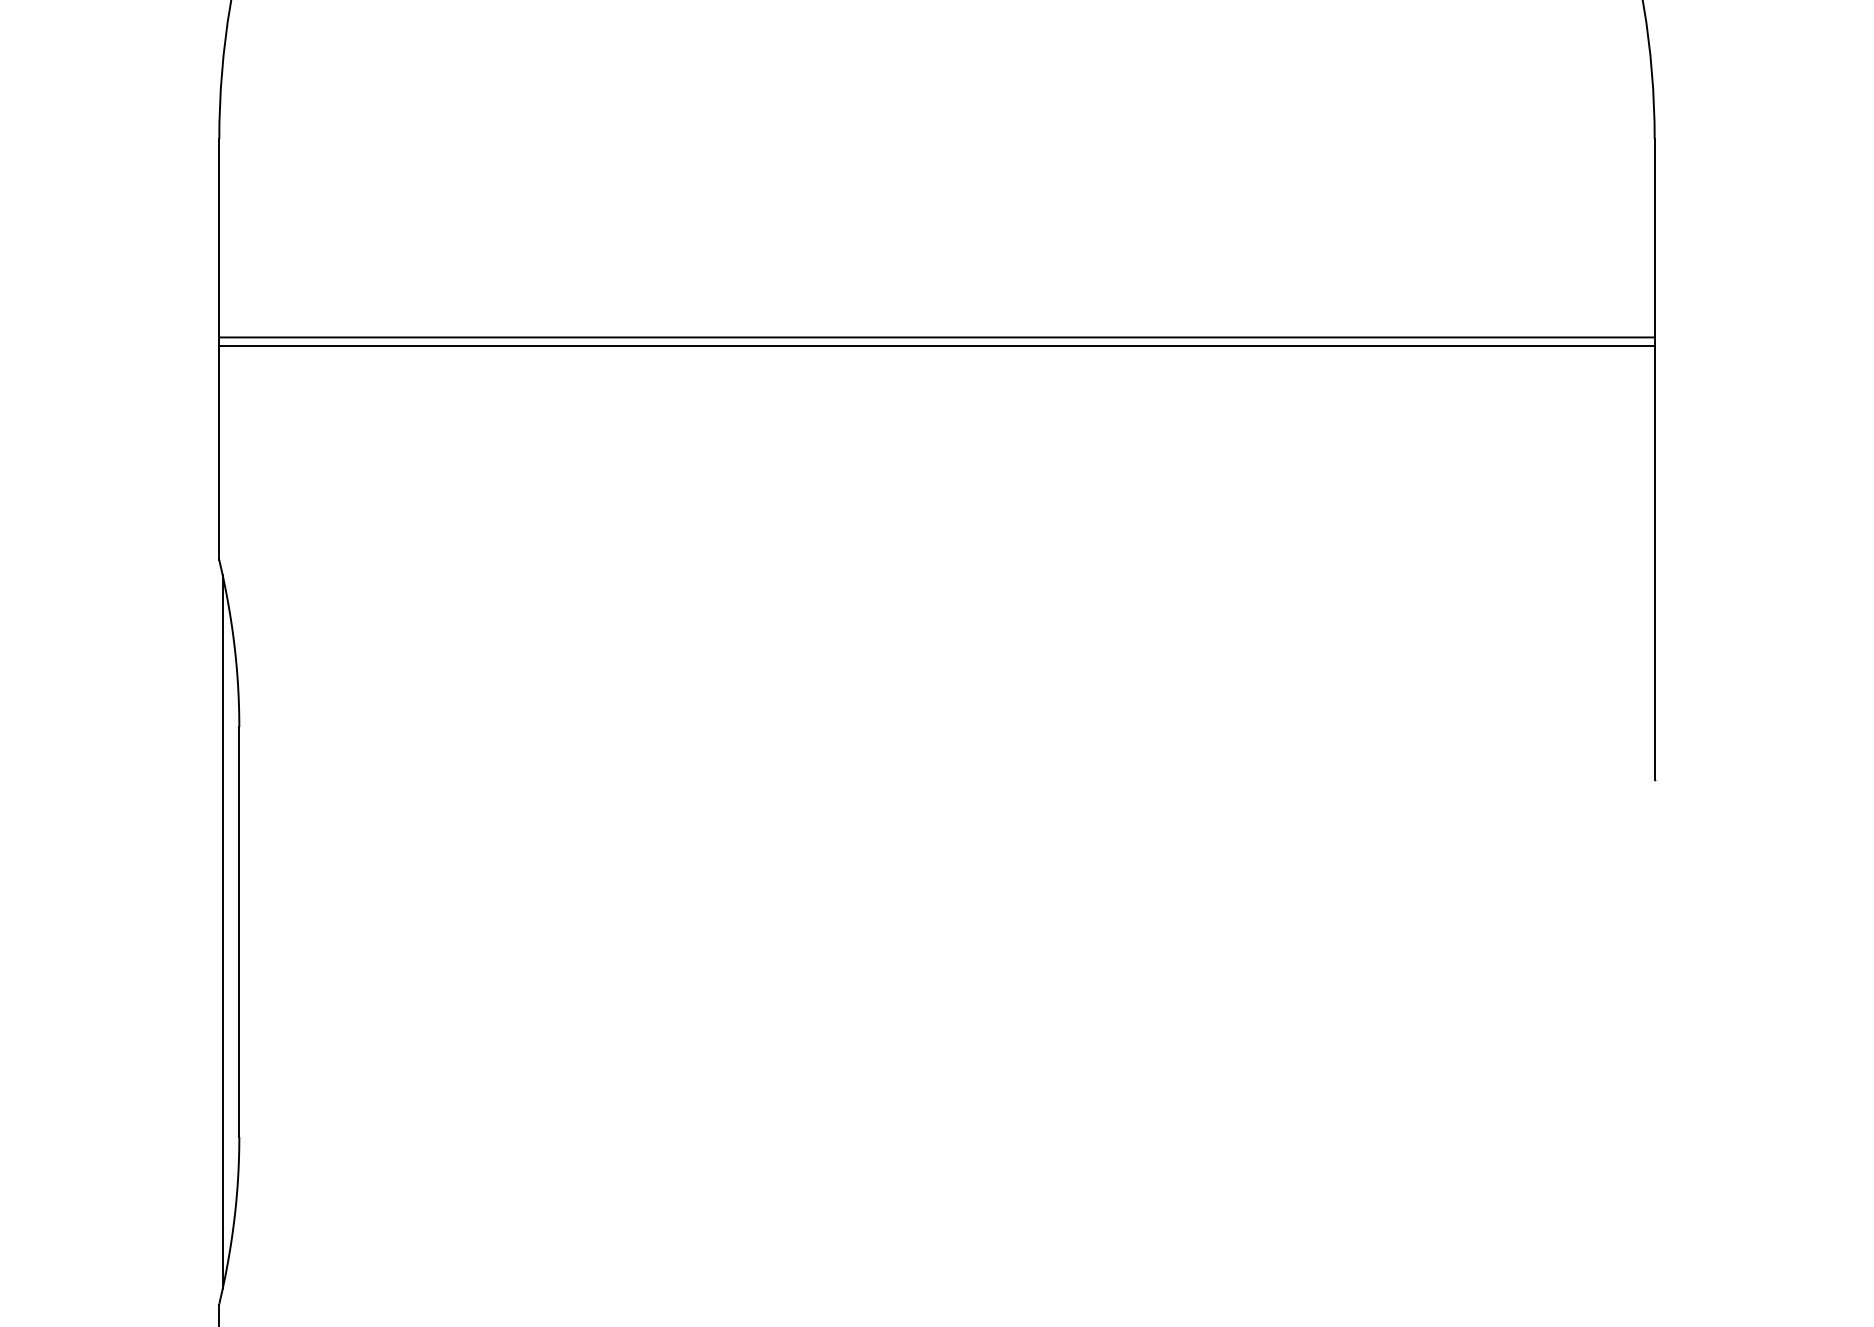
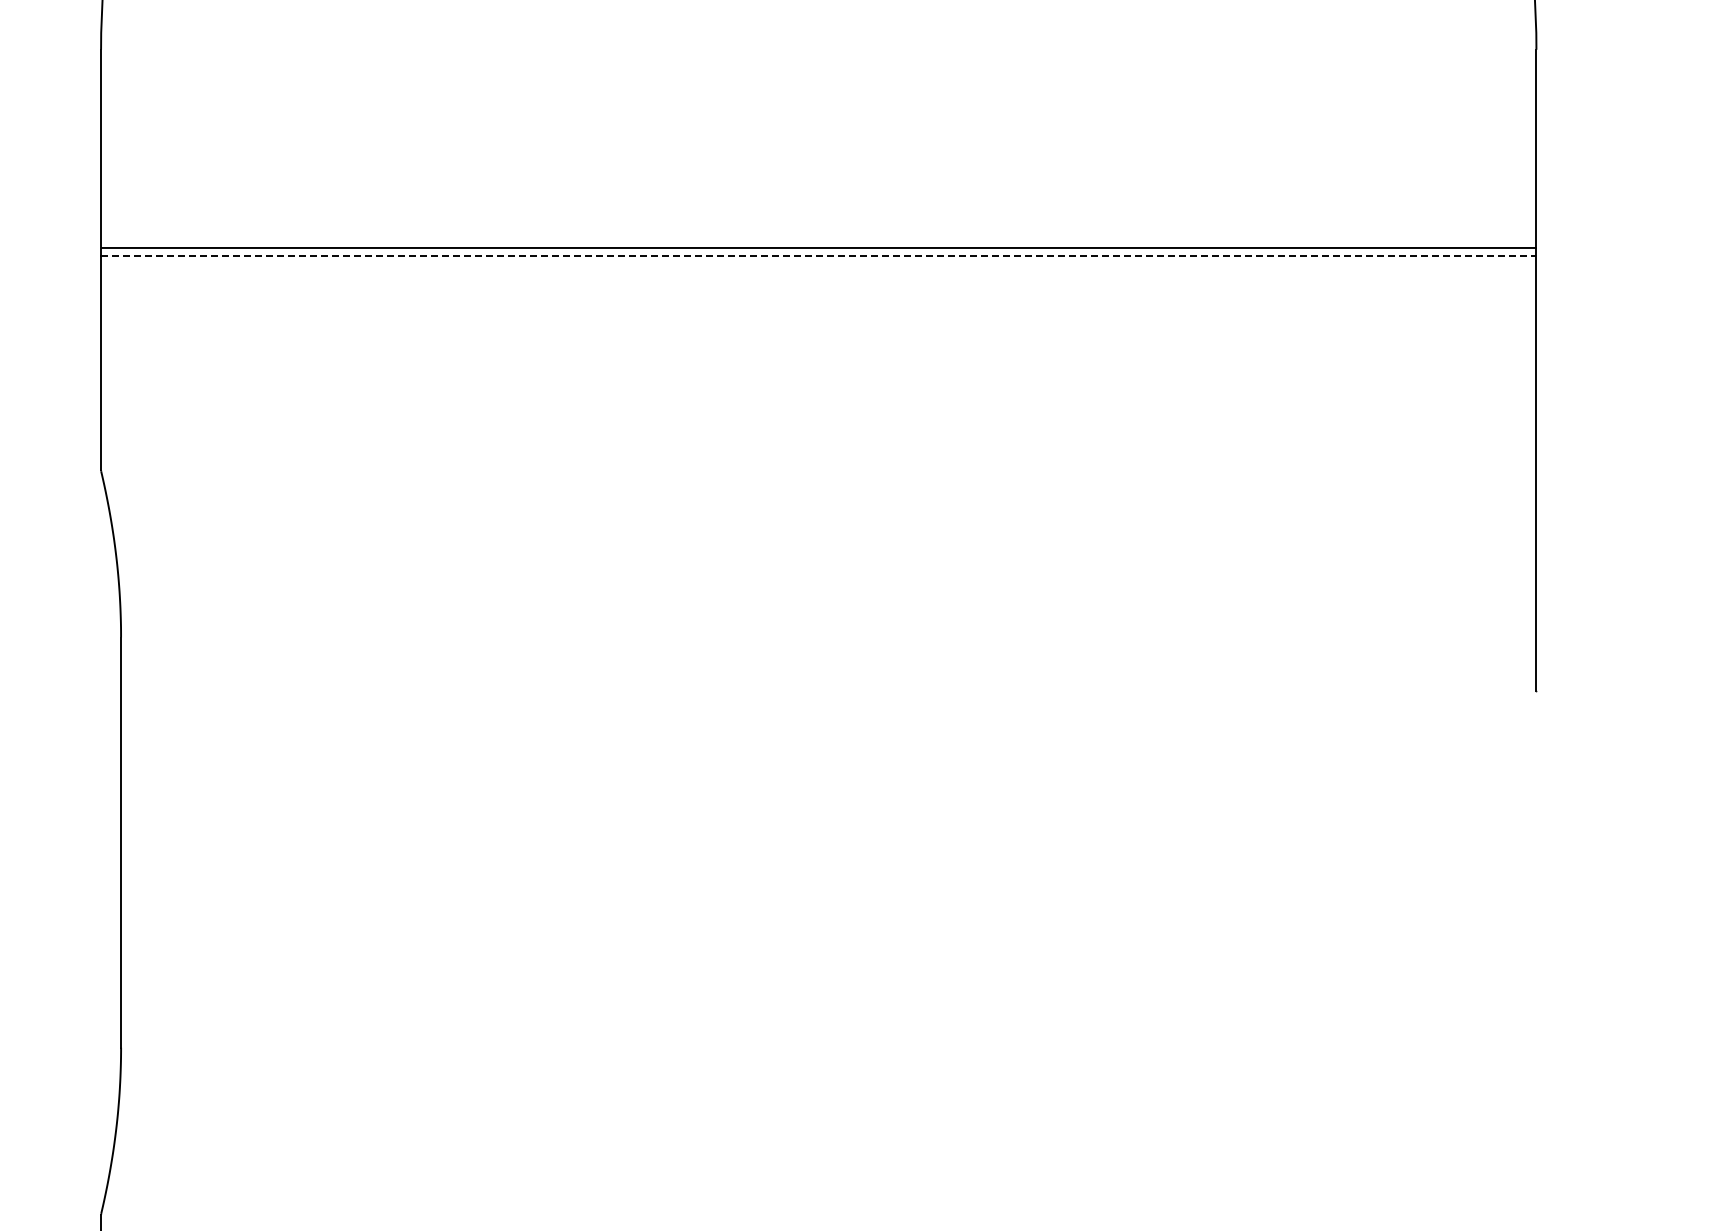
line: (937, 345) -> (819, 256), solid -> dashed
line: (222, 931) -> (104, 842), removed

